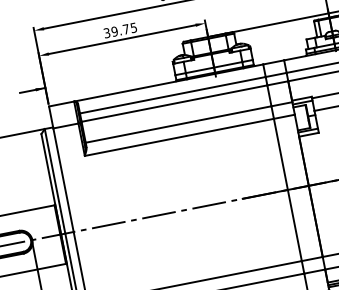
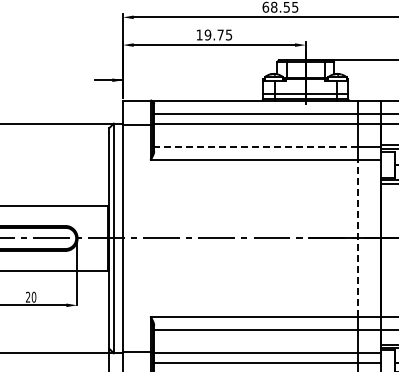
text: (106, 32) -> (199, 34), 39.75 -> 19.75
line: (177, 124) -> (255, 146), solid -> dashed
line: (287, 189) -> (358, 237), solid -> dashed

